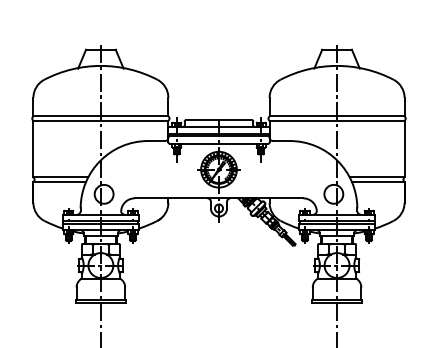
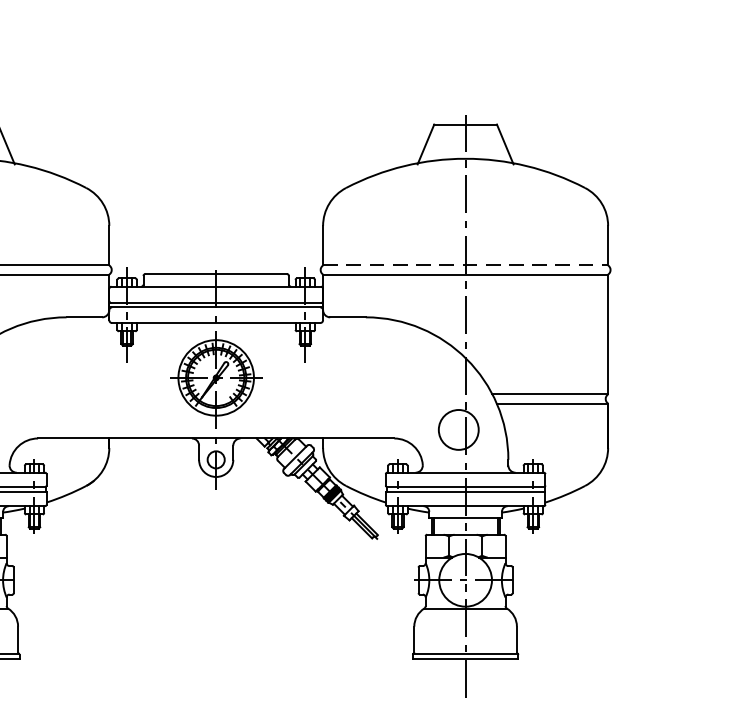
line: (337, 116) -> (466, 265), solid -> dashed

